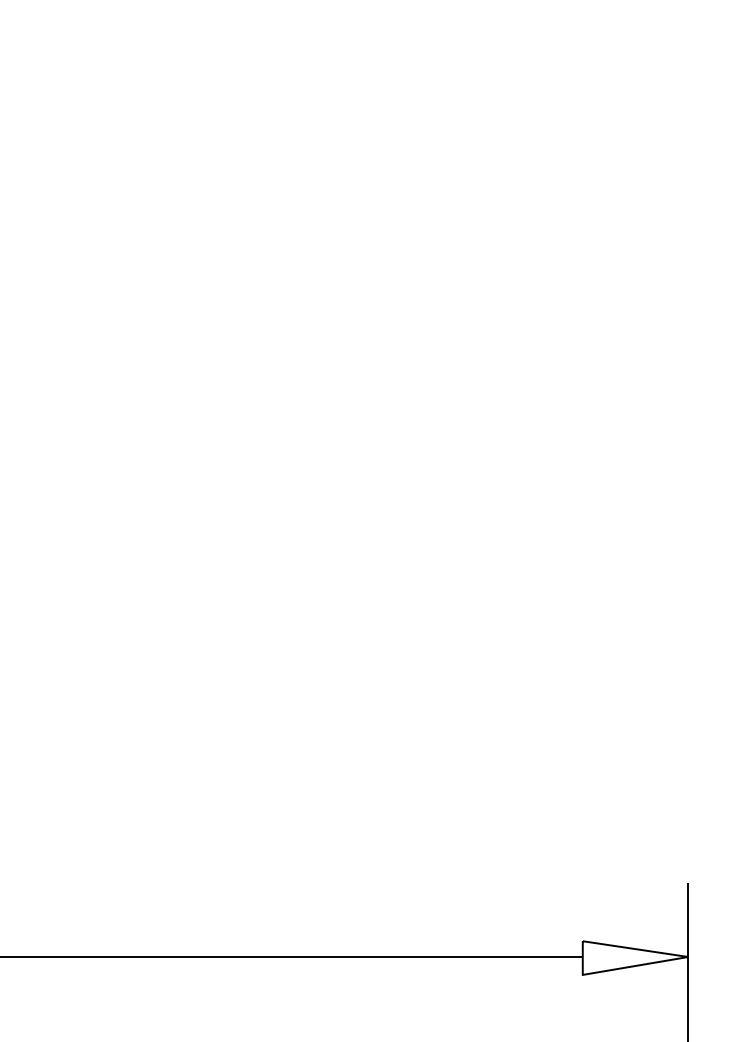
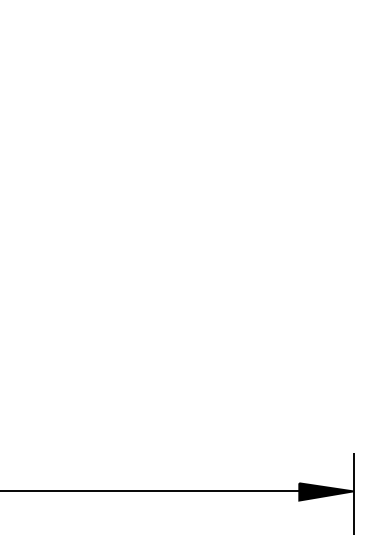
fill: (635, 957) -> (326, 491), added

